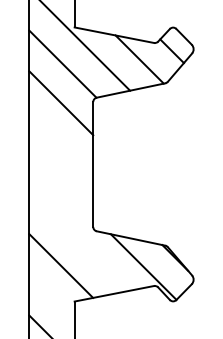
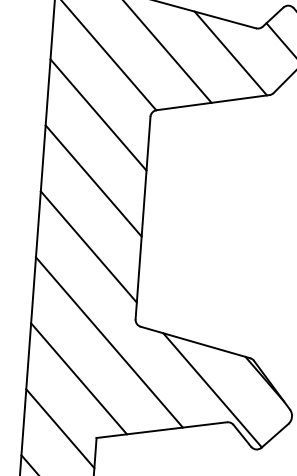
line: (61, 143) -> (94, 180), added
line: (61, 184) -> (89, 246), added
line: (78, 242) -> (109, 342), added
line: (51, 297) -> (59, 428), added

